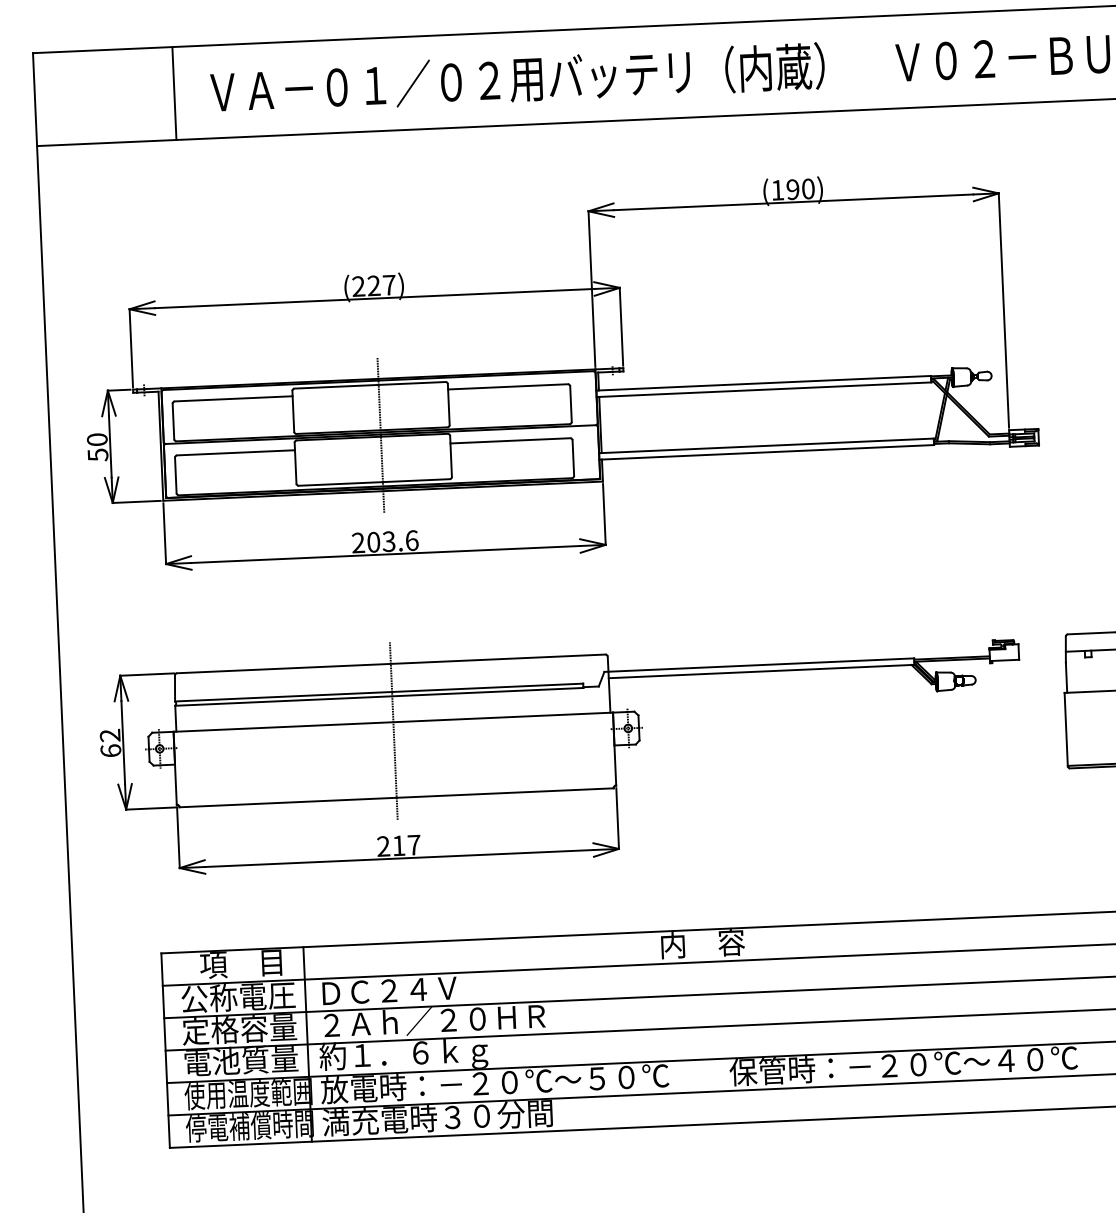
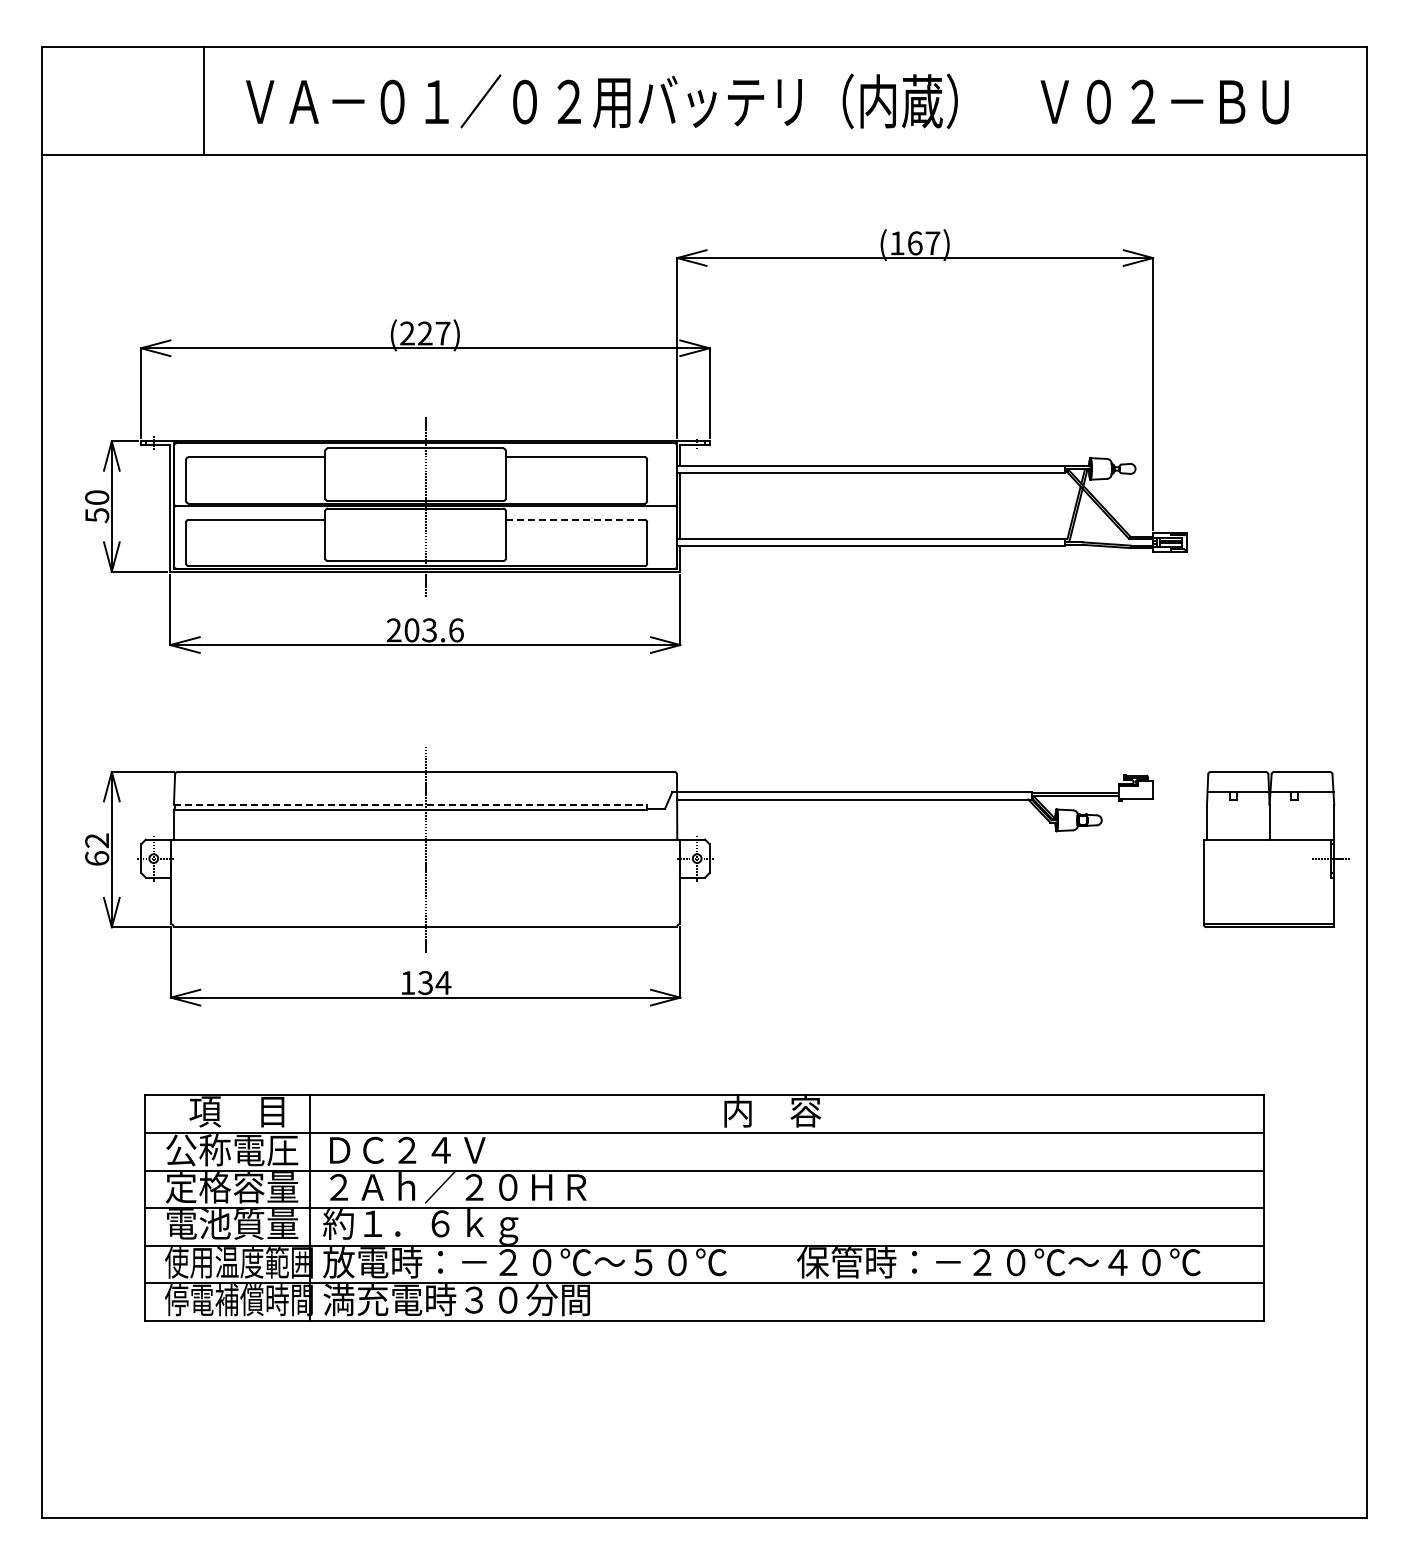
text: (800, 189) -> (923, 243), (190) -> (167)
line: (510, 440) -> (575, 519), solid -> dashed
line: (379, 692) -> (410, 804), solid -> dashed
text: (398, 845) -> (425, 982), 217 -> 134

